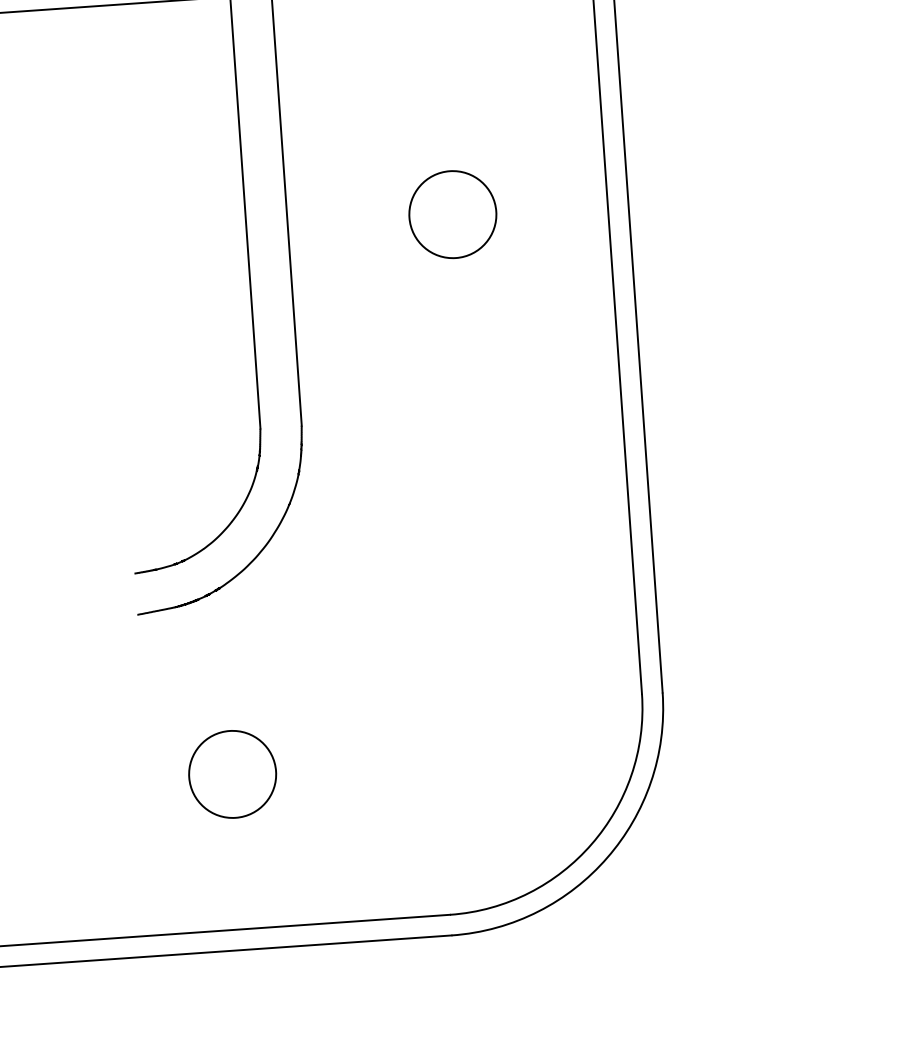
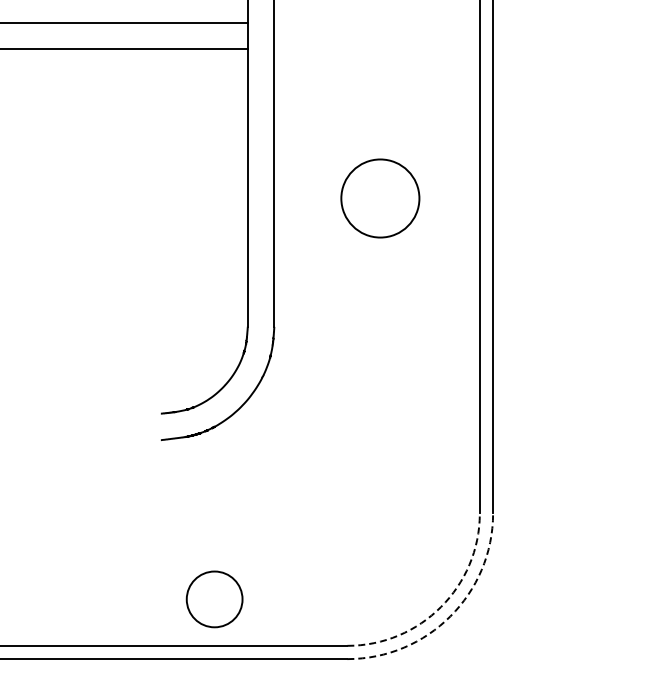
circle: (453, 214) -> (380, 198), size x1.4
circle: (232, 774) -> (214, 599), moved
arc: (592, 844) -> (441, 607), solid -> dashed
arc: (607, 857) -> (450, 616), solid -> dashed

